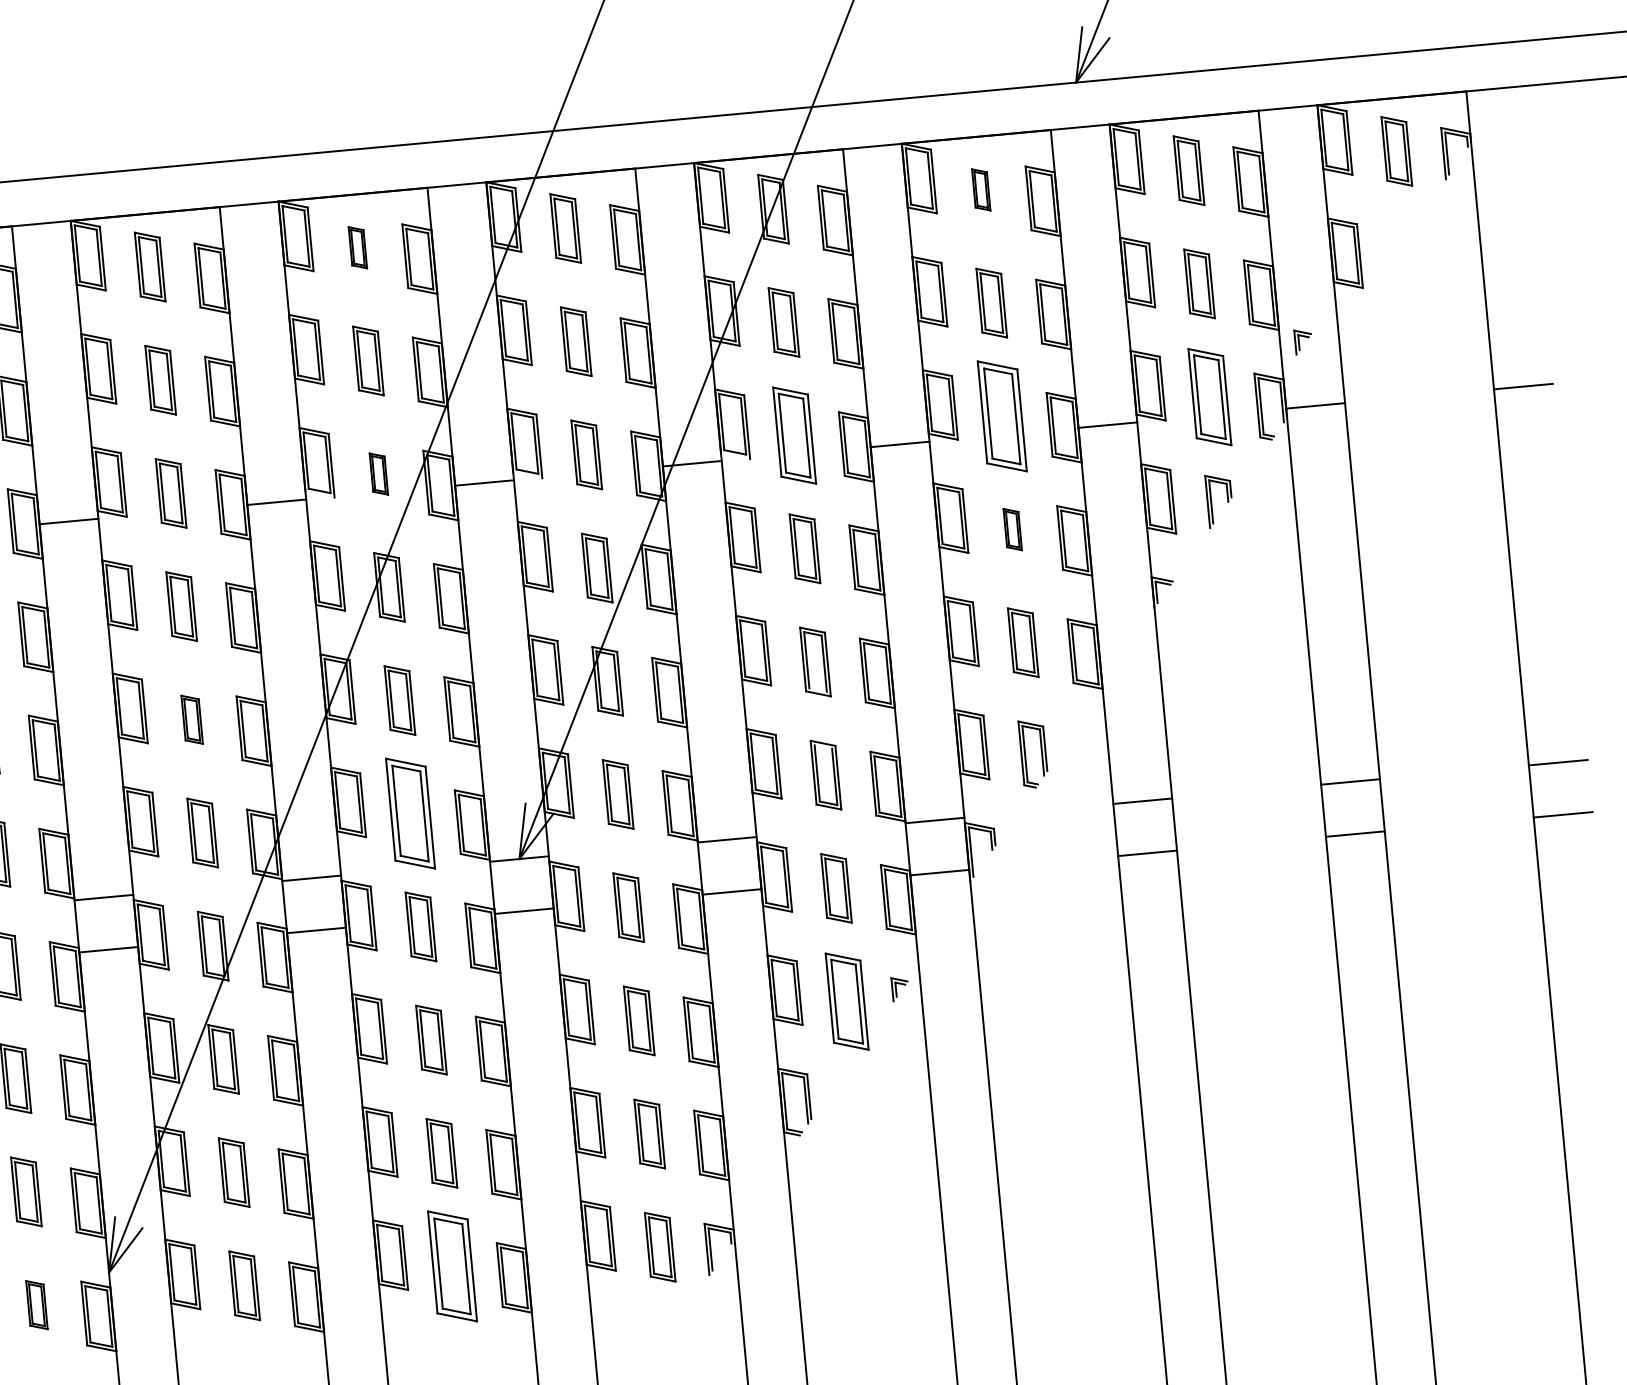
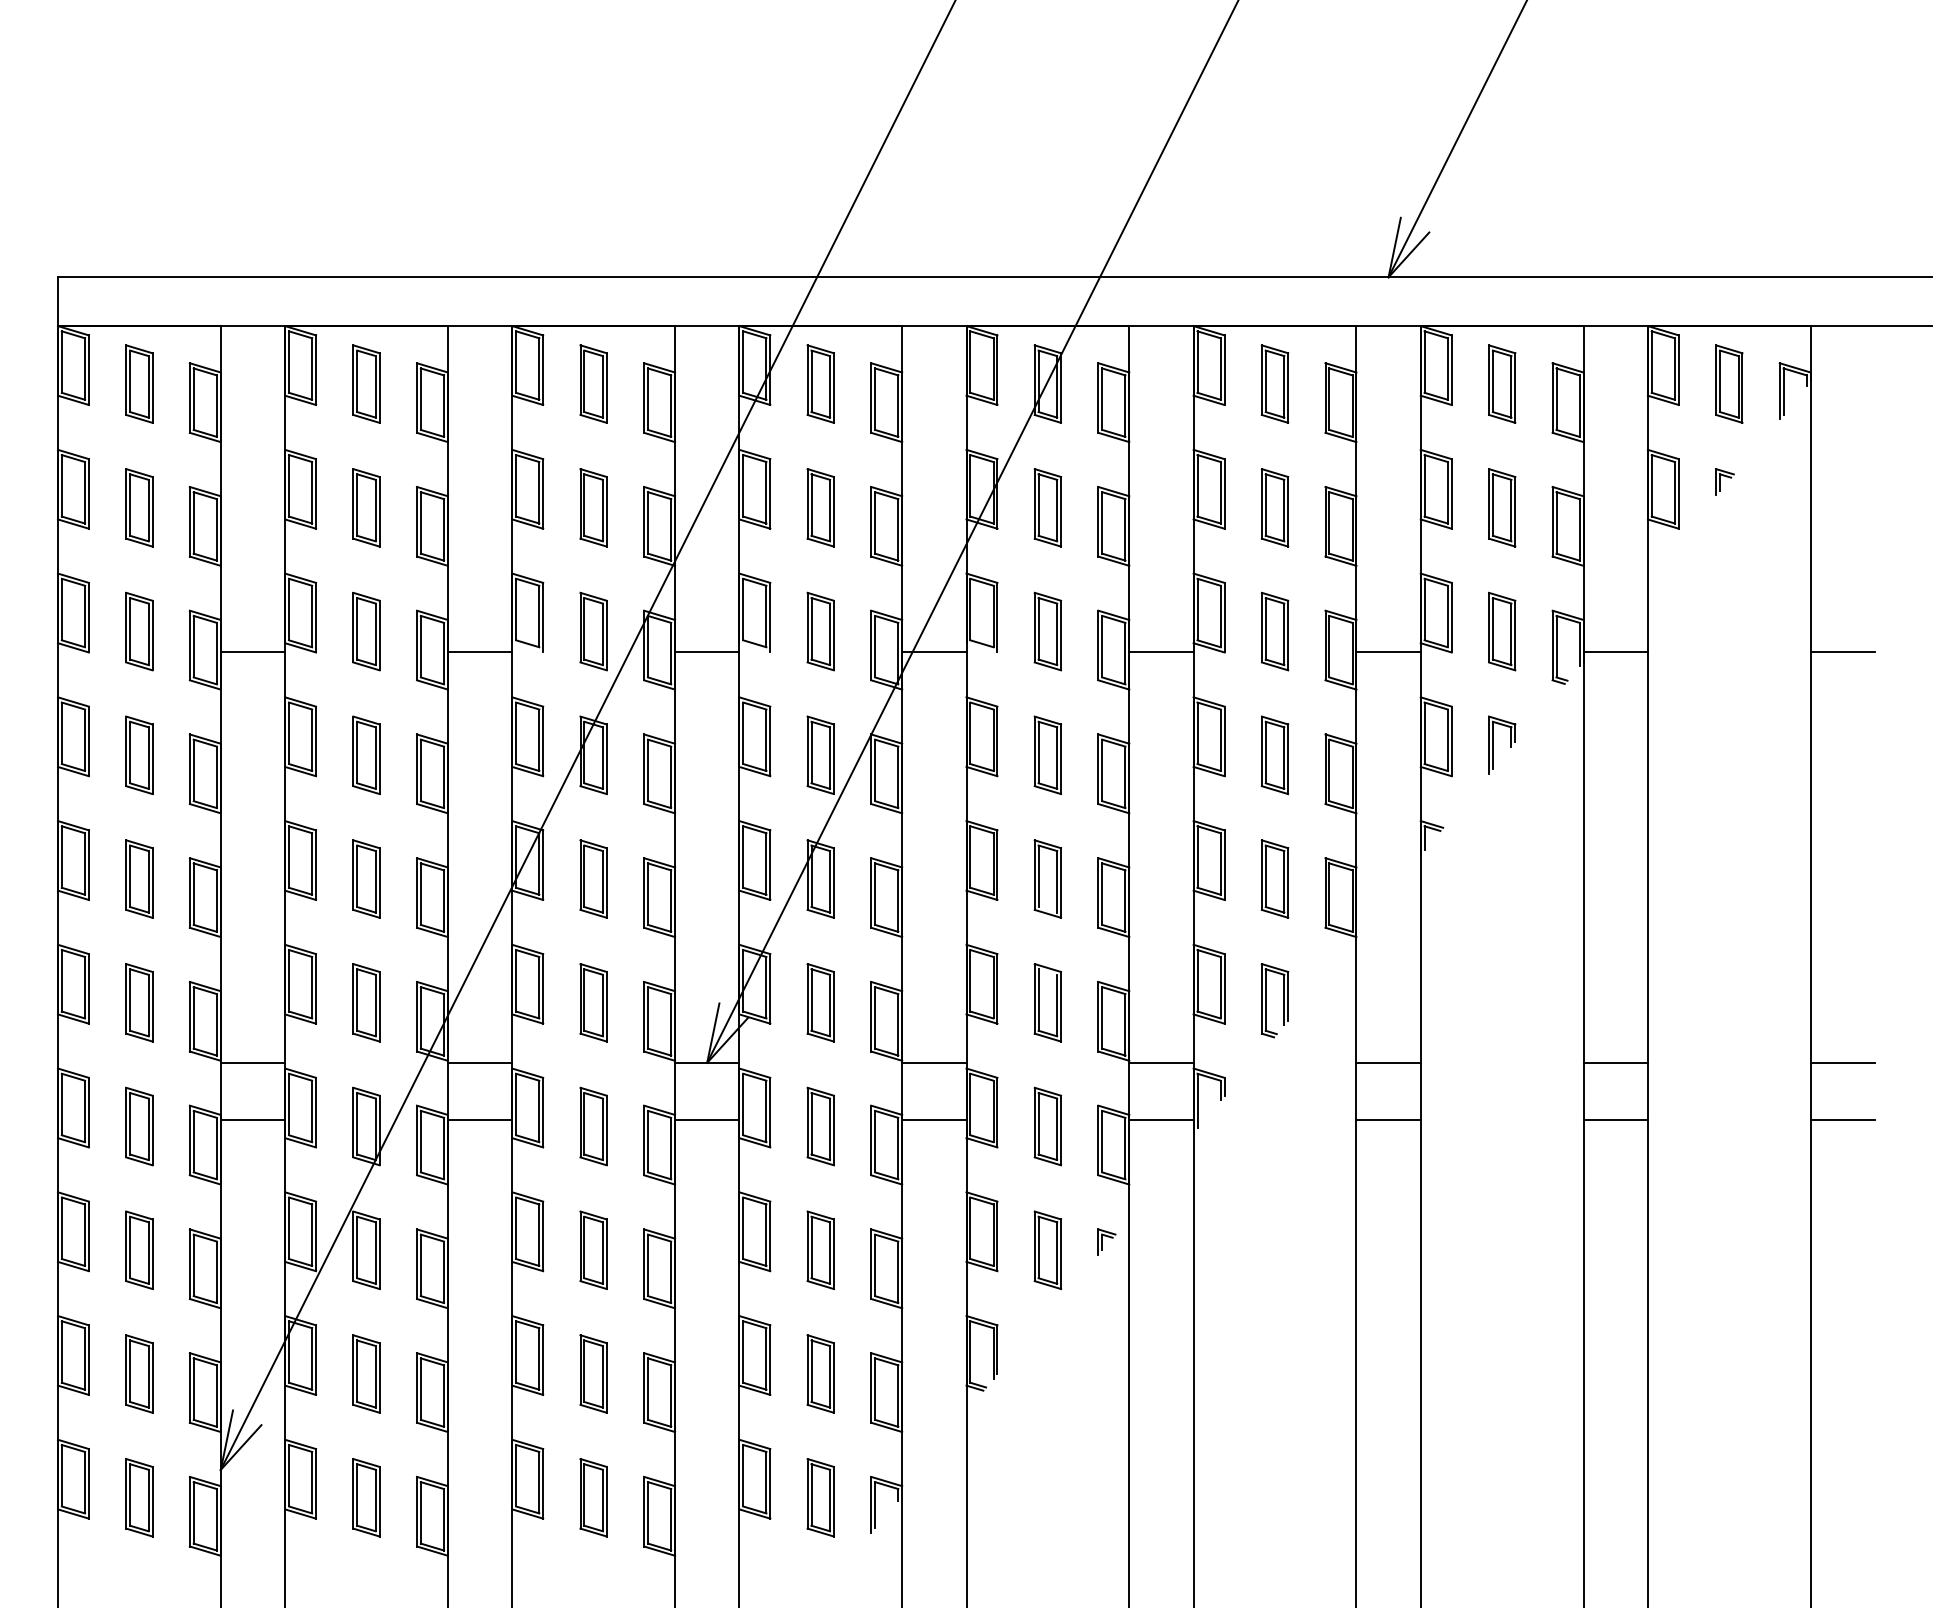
part: (980, 189) -> (1274, 383), size x1.67
part: (357, 247) -> (593, 383), size x1.67
part: (1302, 341) -> (1724, 481), moved
part: (1210, 396) -> (1502, 631), size x0.71
part: (1001, 416) -> (1274, 631), size x0.62
part: (794, 435) -> (1047, 631), size x0.71
part: (378, 474) -> (593, 631), size x1.67
part: (1012, 529) -> (1274, 755), size x1.67
part: (192, 719) -> (366, 878), size x1.43
part: (410, 813) -> (593, 1002), size x0.62
part: (846, 1000) -> (1047, 1249), size x0.71
part: (452, 1266) -> (593, 1497), size x0.62
part: (37, 1304) -> (139, 1497), size x1.43

